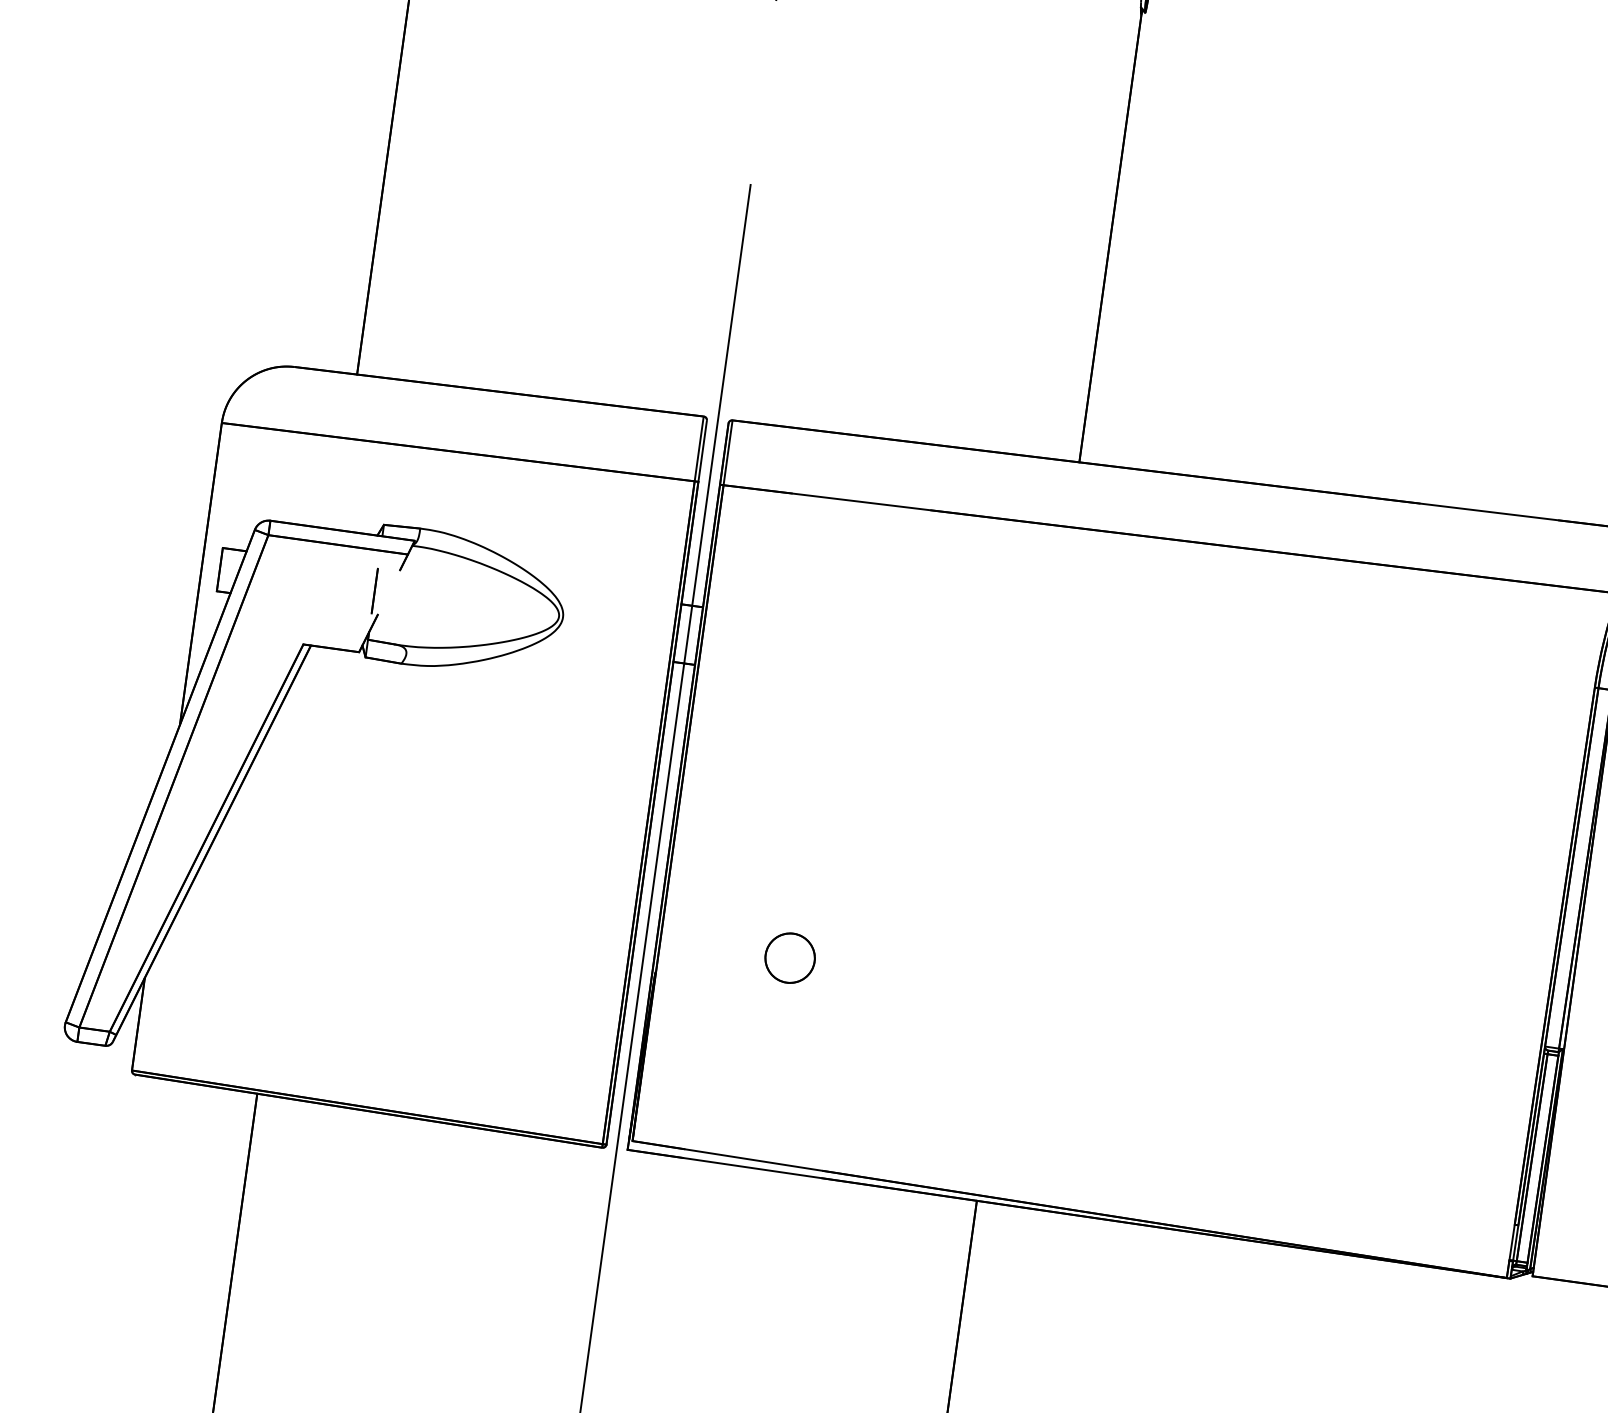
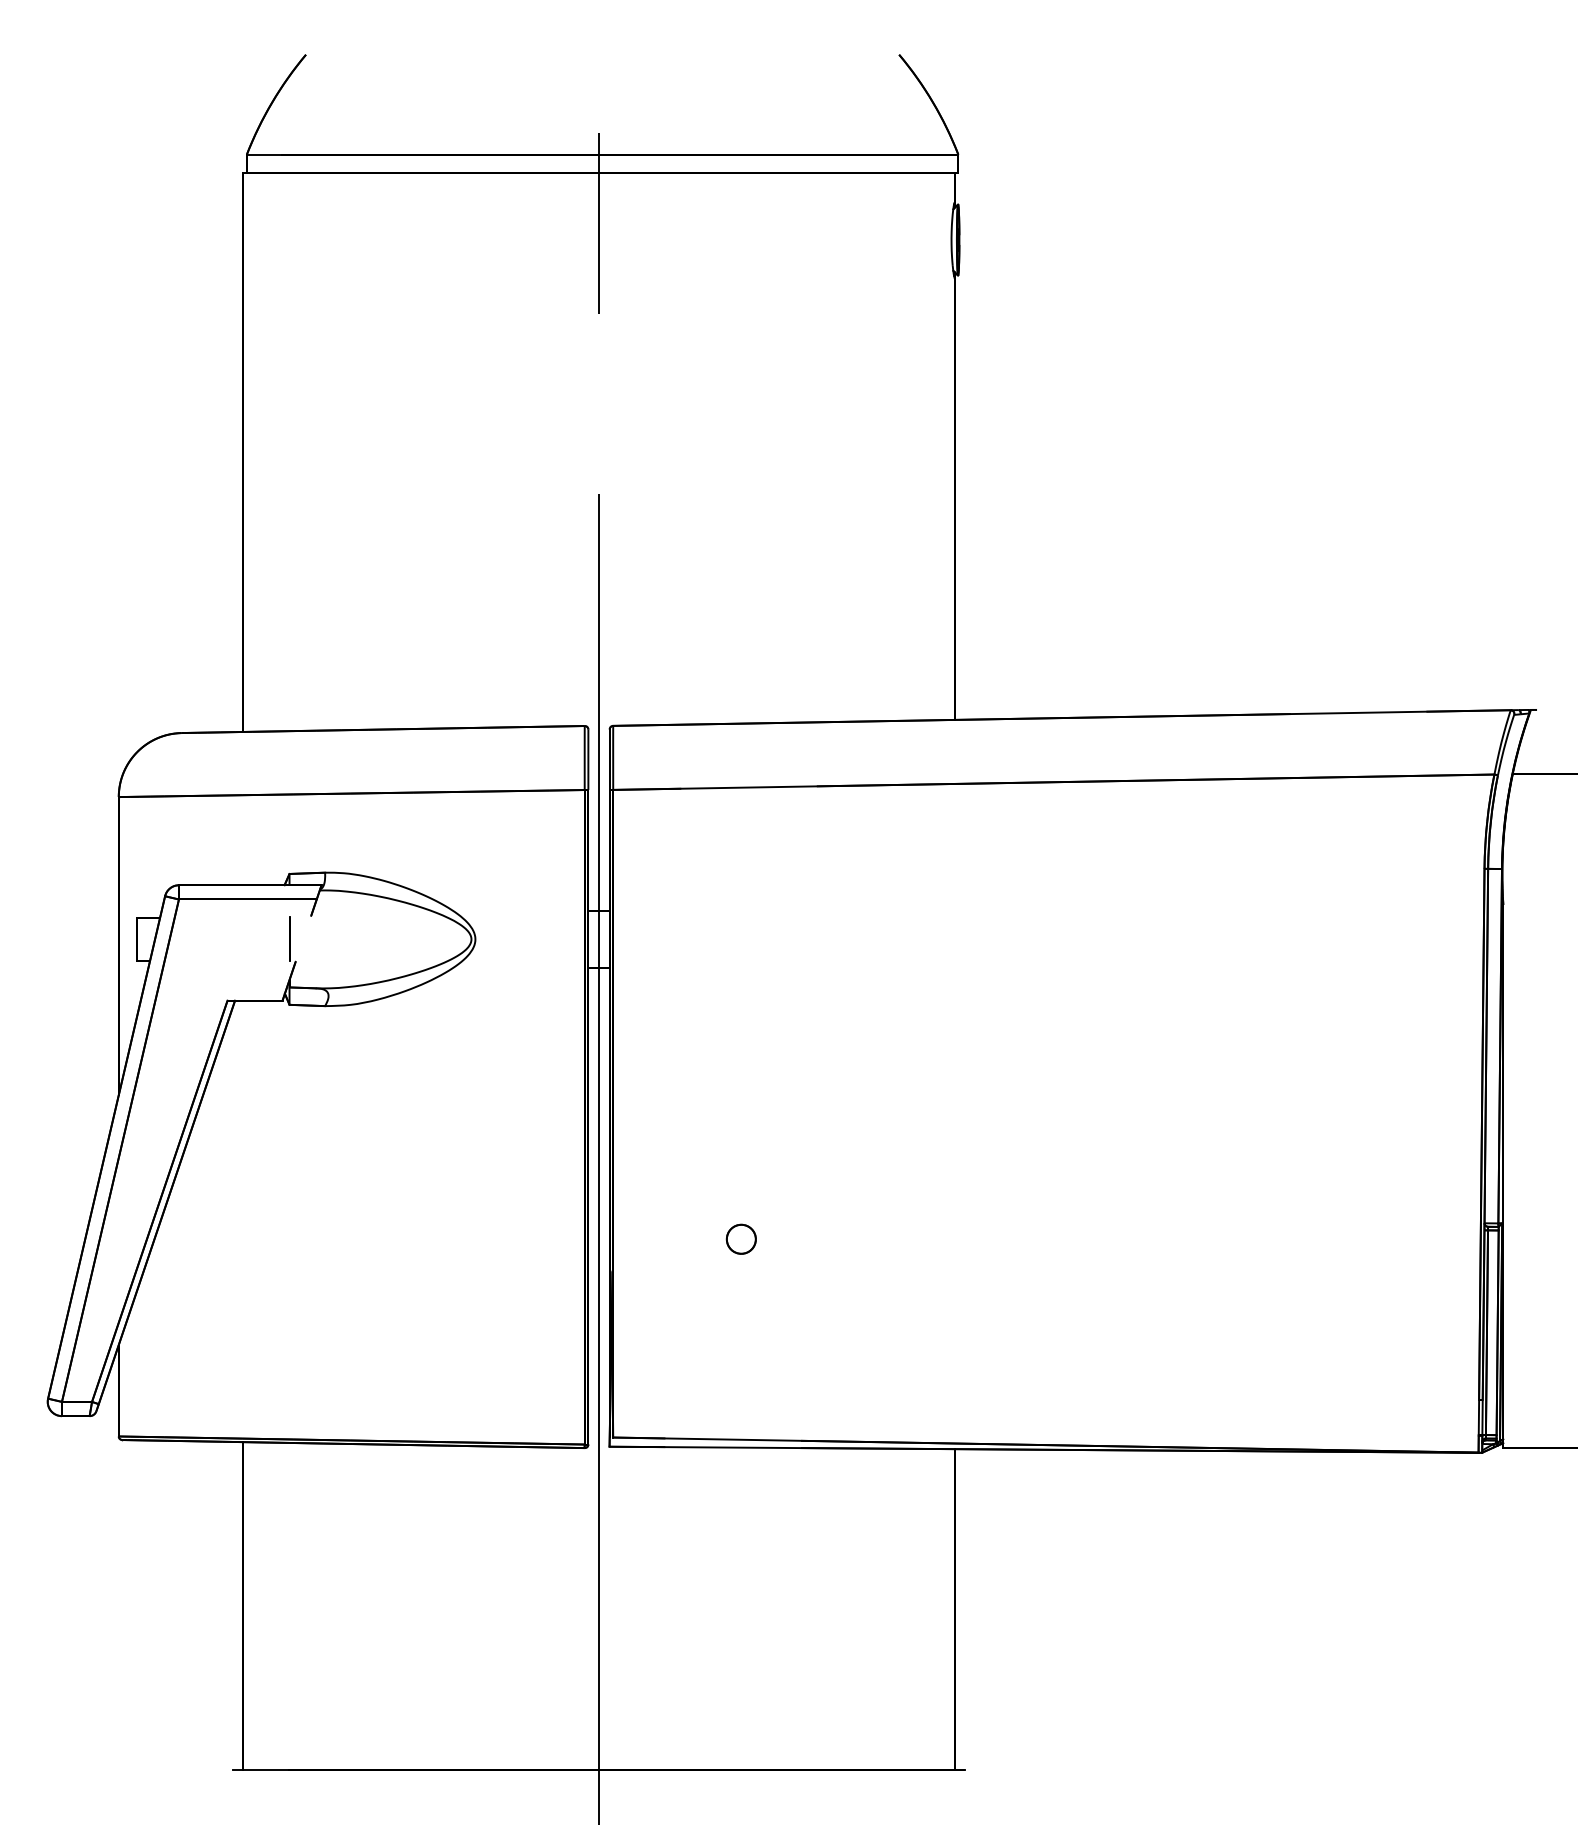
circle: (790, 958) -> (741, 1239), size x0.6

